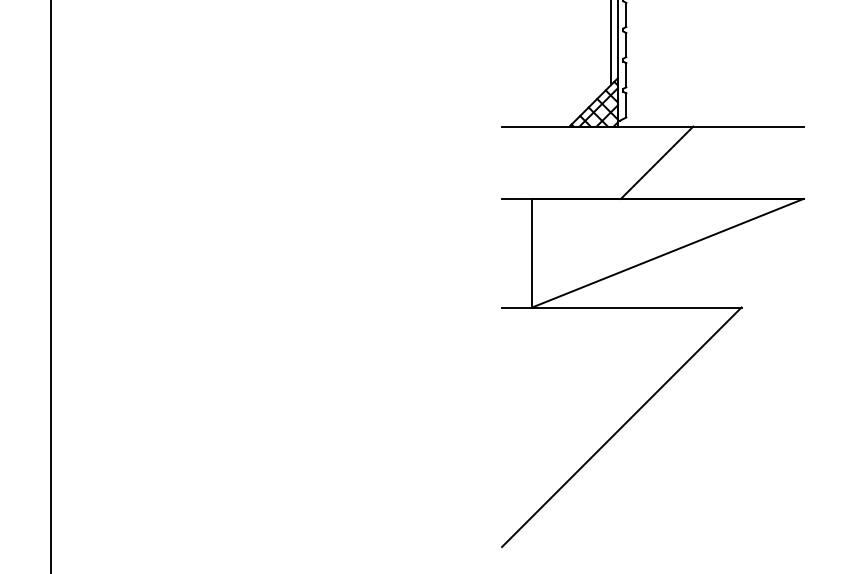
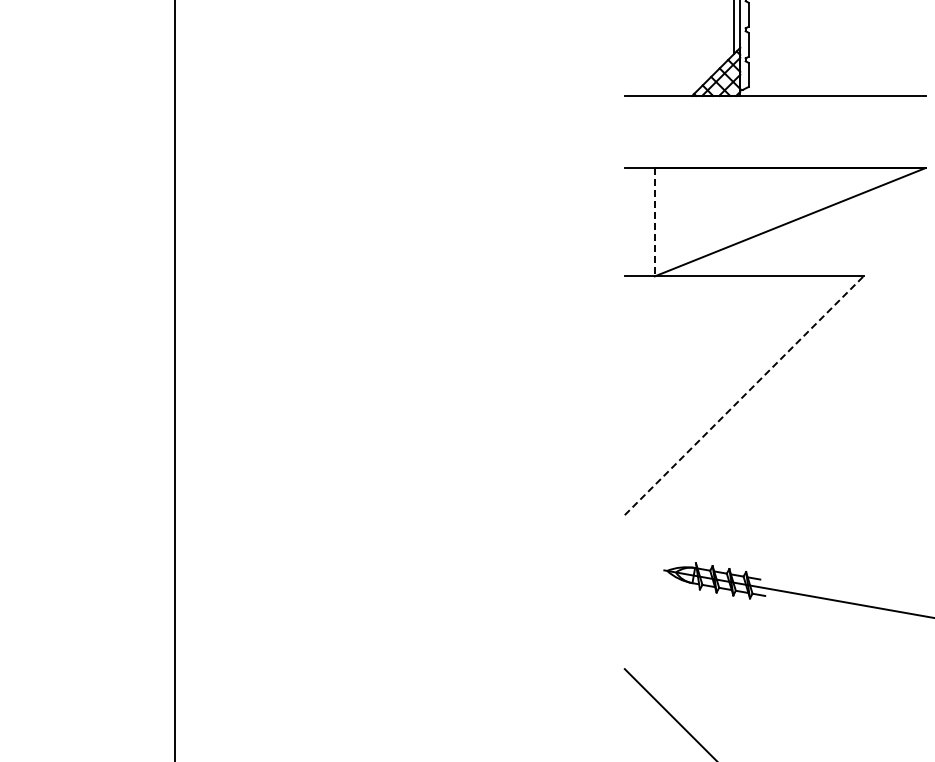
line: (657, 162) -> (779, 131), removed
line: (531, 253) -> (654, 222), solid -> dashed
line: (622, 427) -> (744, 395), solid -> dashed

